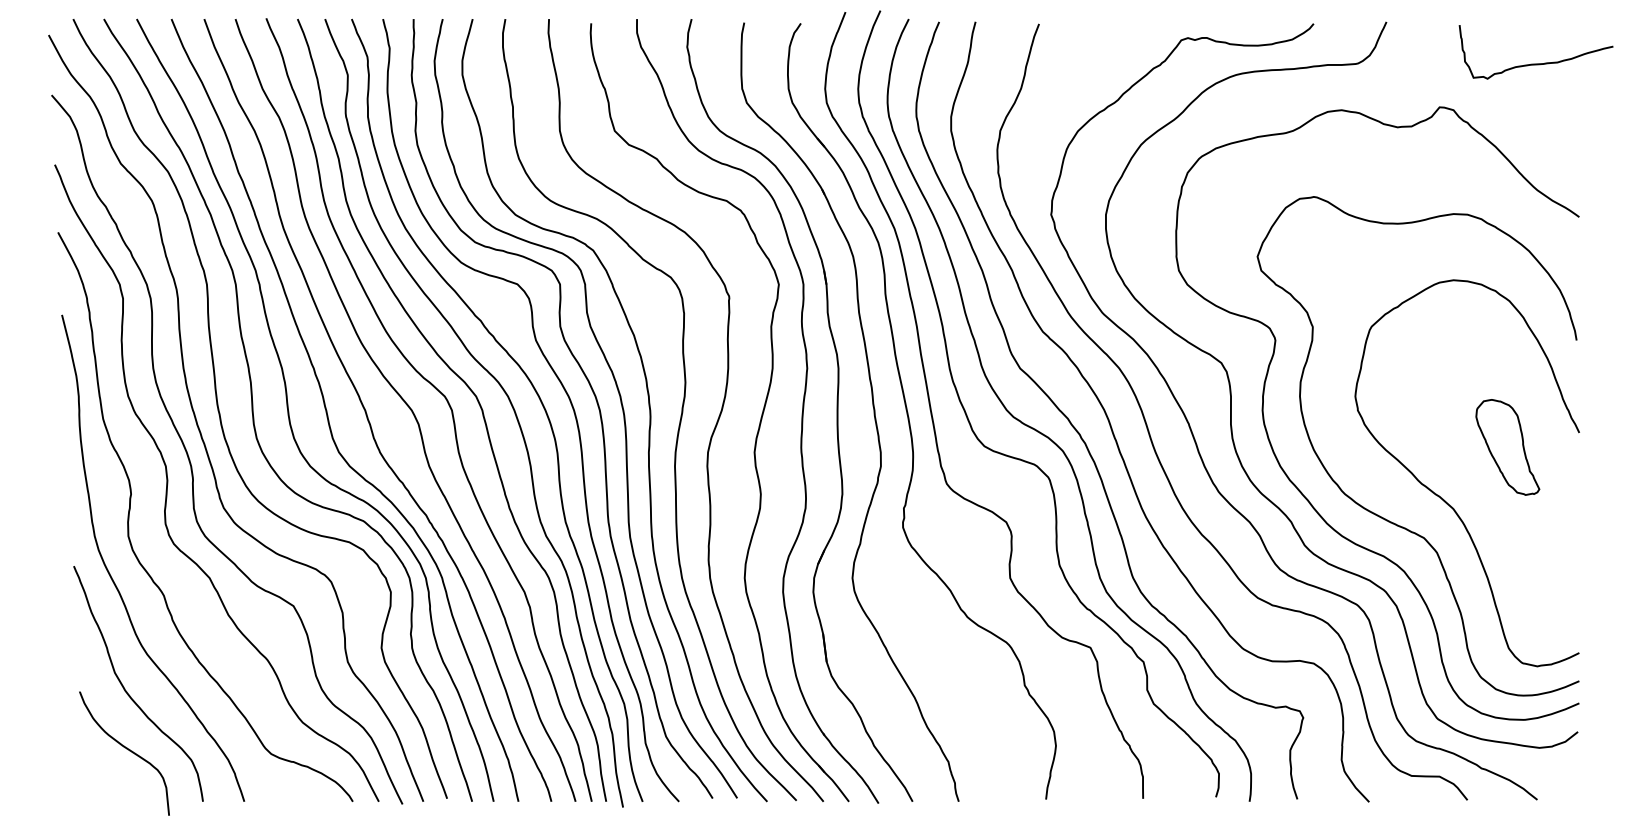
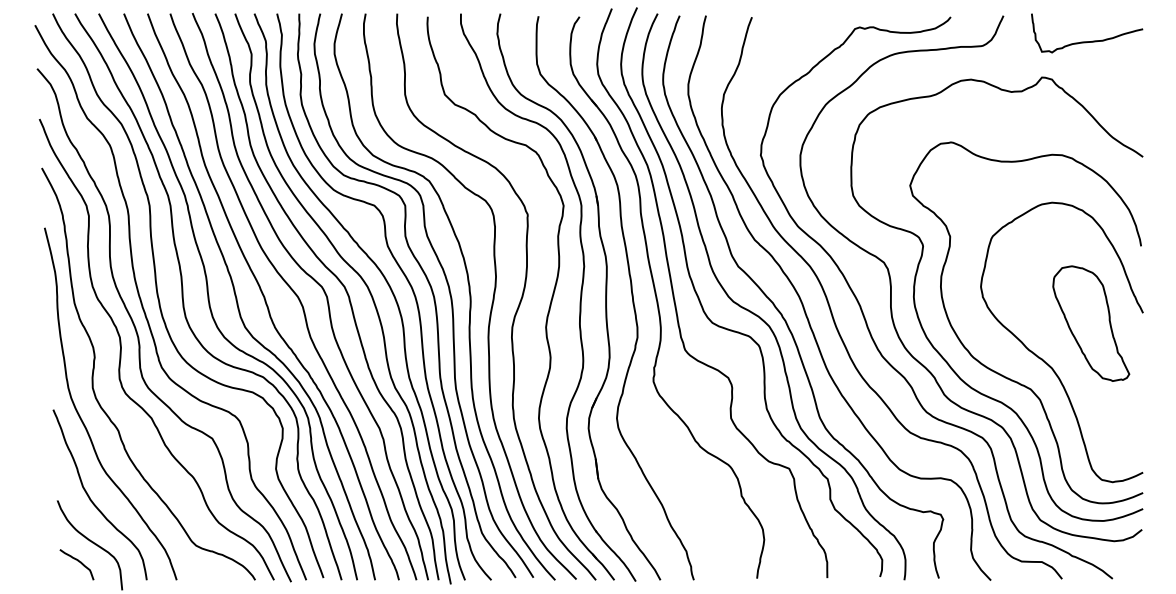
curve: (1535, 63) -> (1086, 41), moved
part: (1507, 447) -> (1091, 323), size x1.67
curve: (109, 776) -> (79, 561), added

